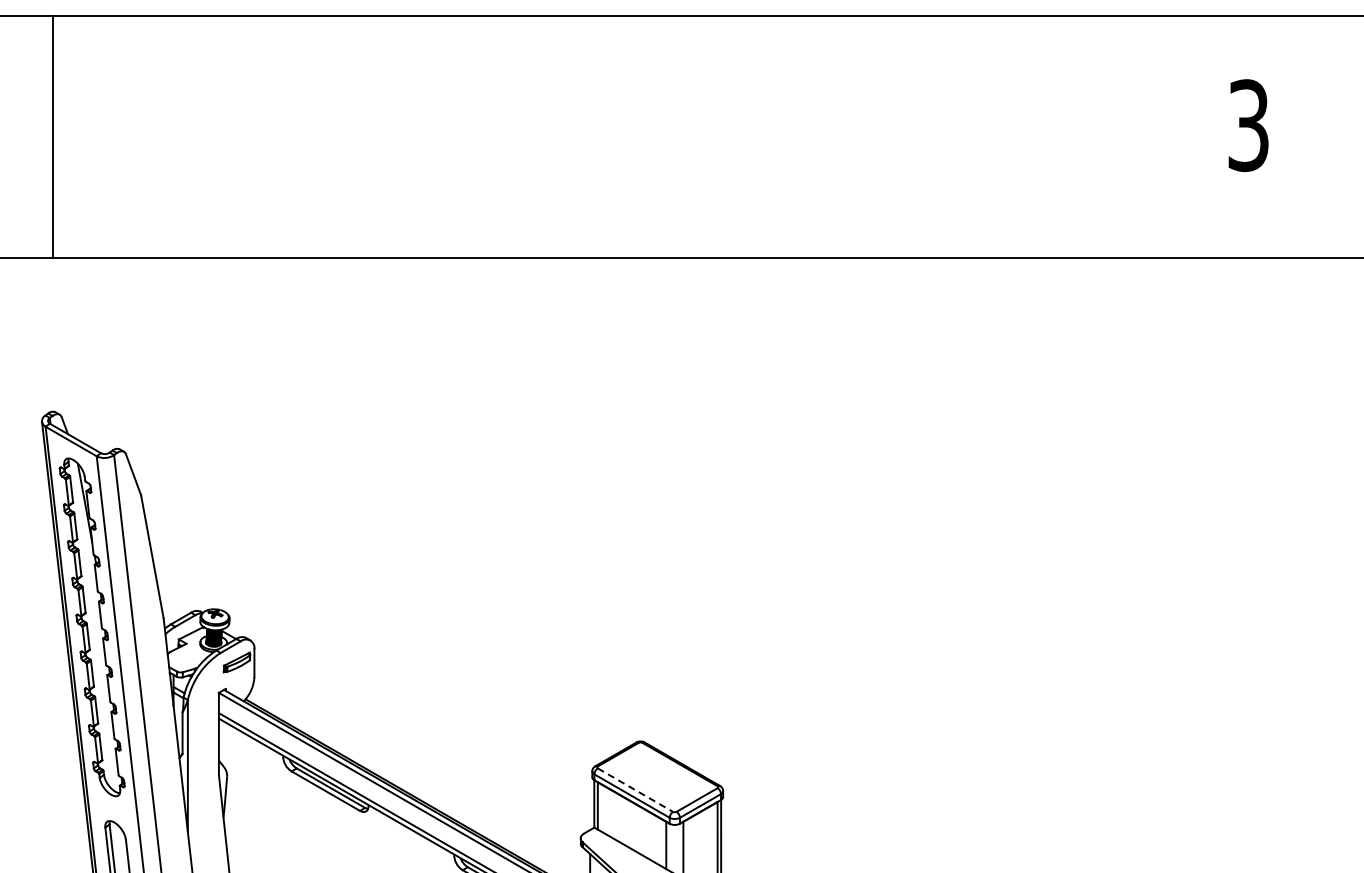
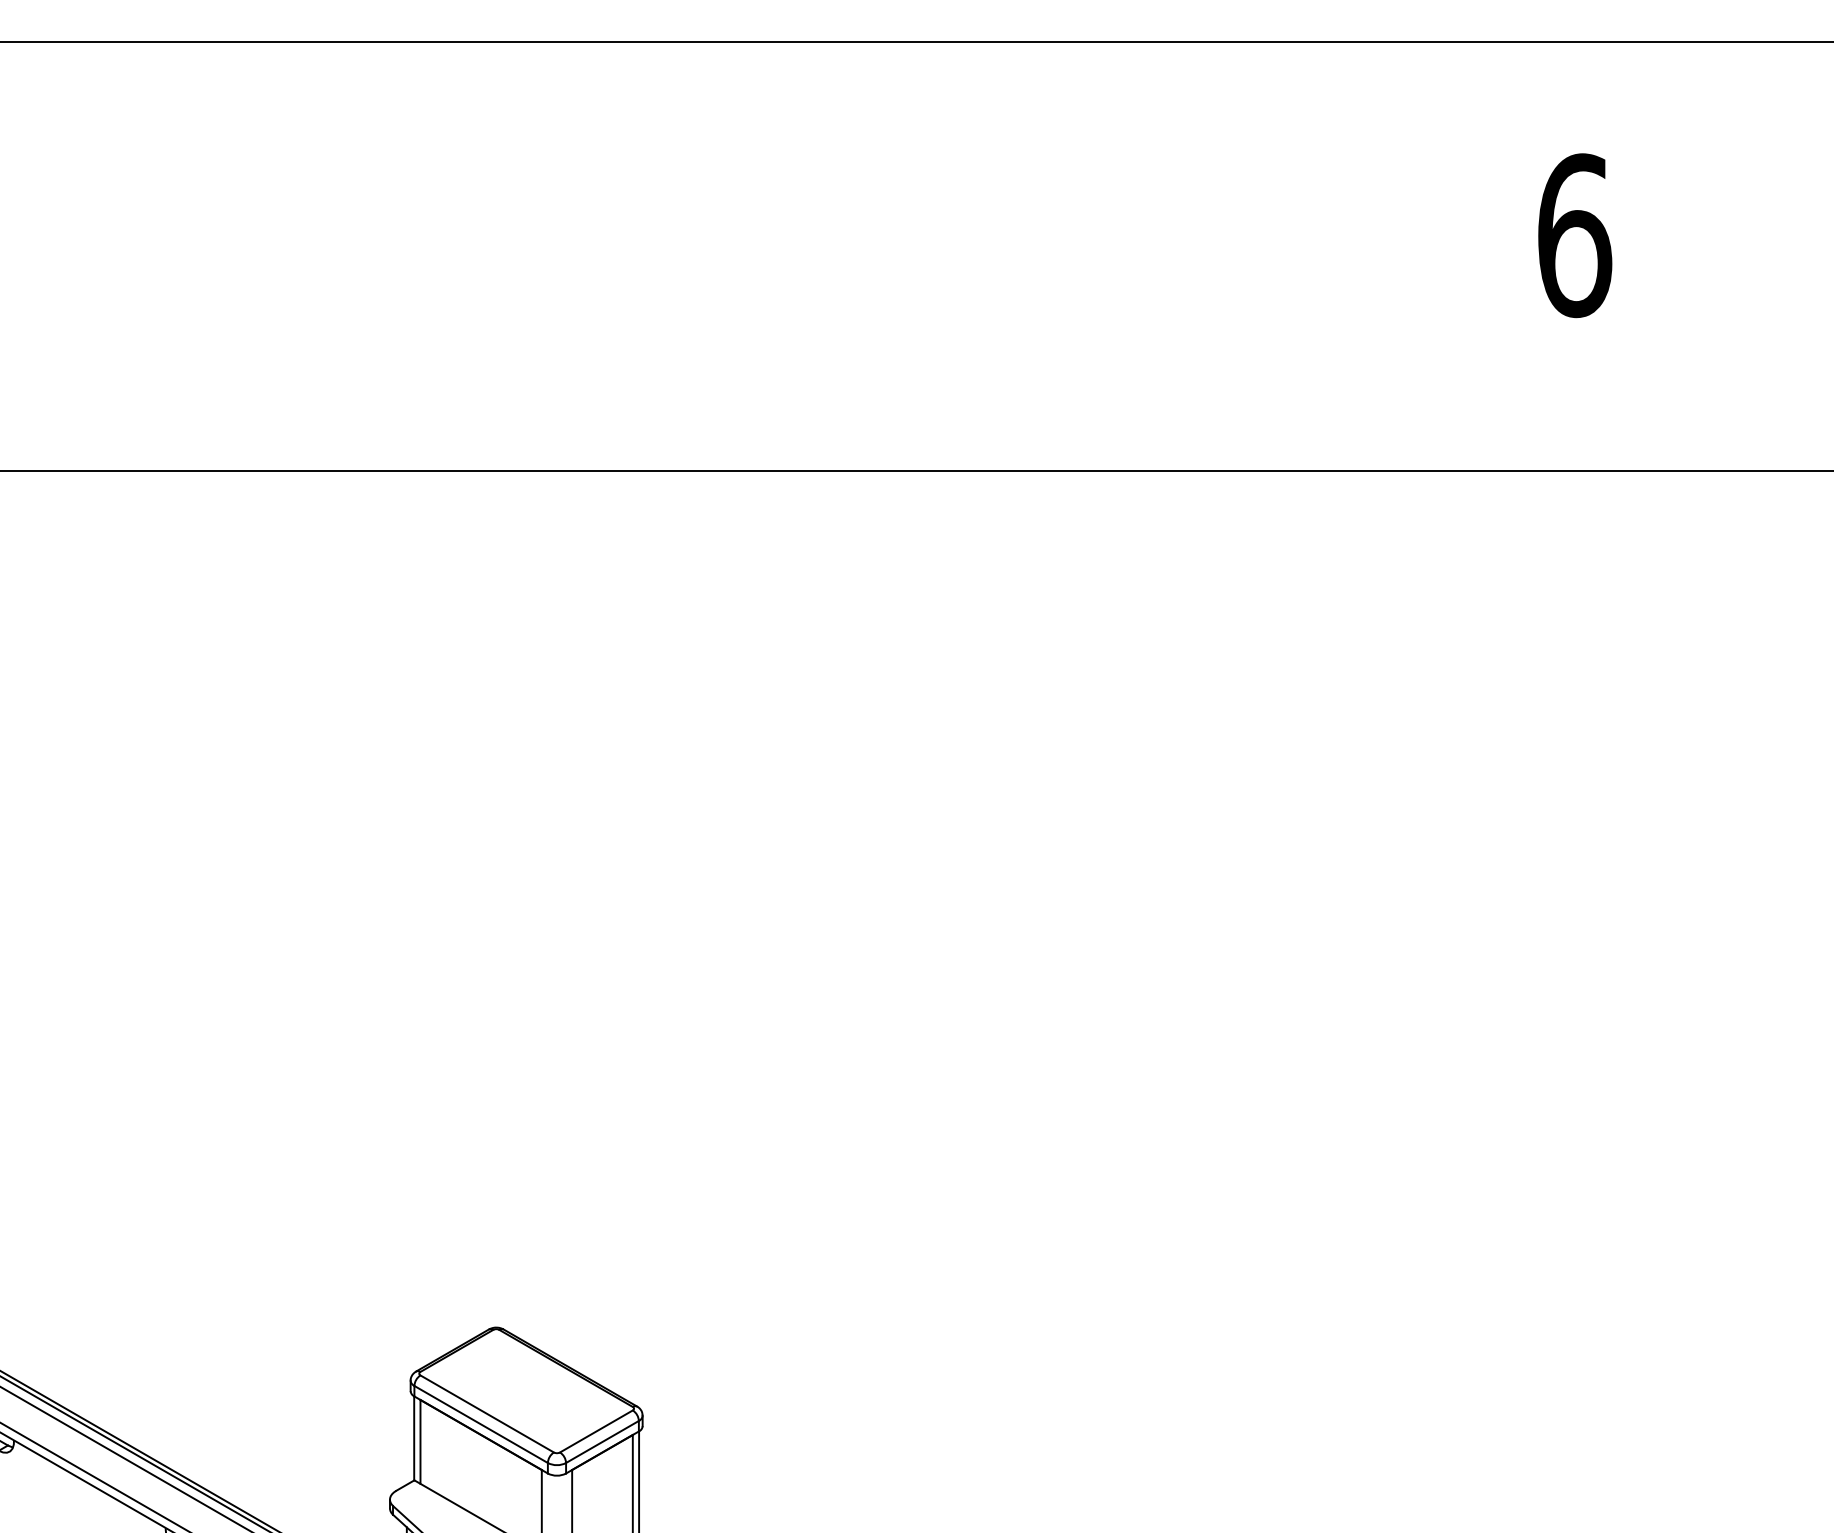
text: (1248, 125) -> (1574, 235), 3 -> 6
line: (635, 790) -> (487, 1414), dashed -> solid

